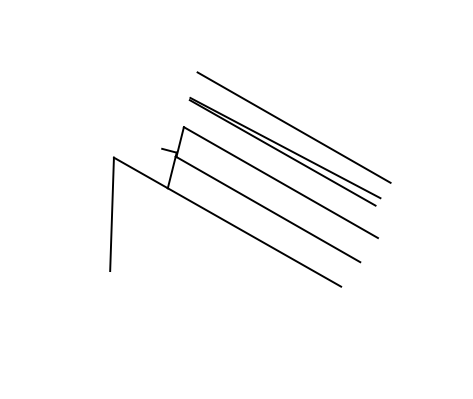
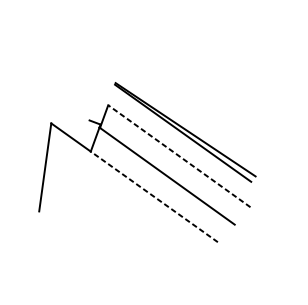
line: (293, 127) -> (193, 114), removed
line: (280, 182) -> (179, 156), solid -> dashed
line: (254, 237) -> (154, 196), solid -> dashed

